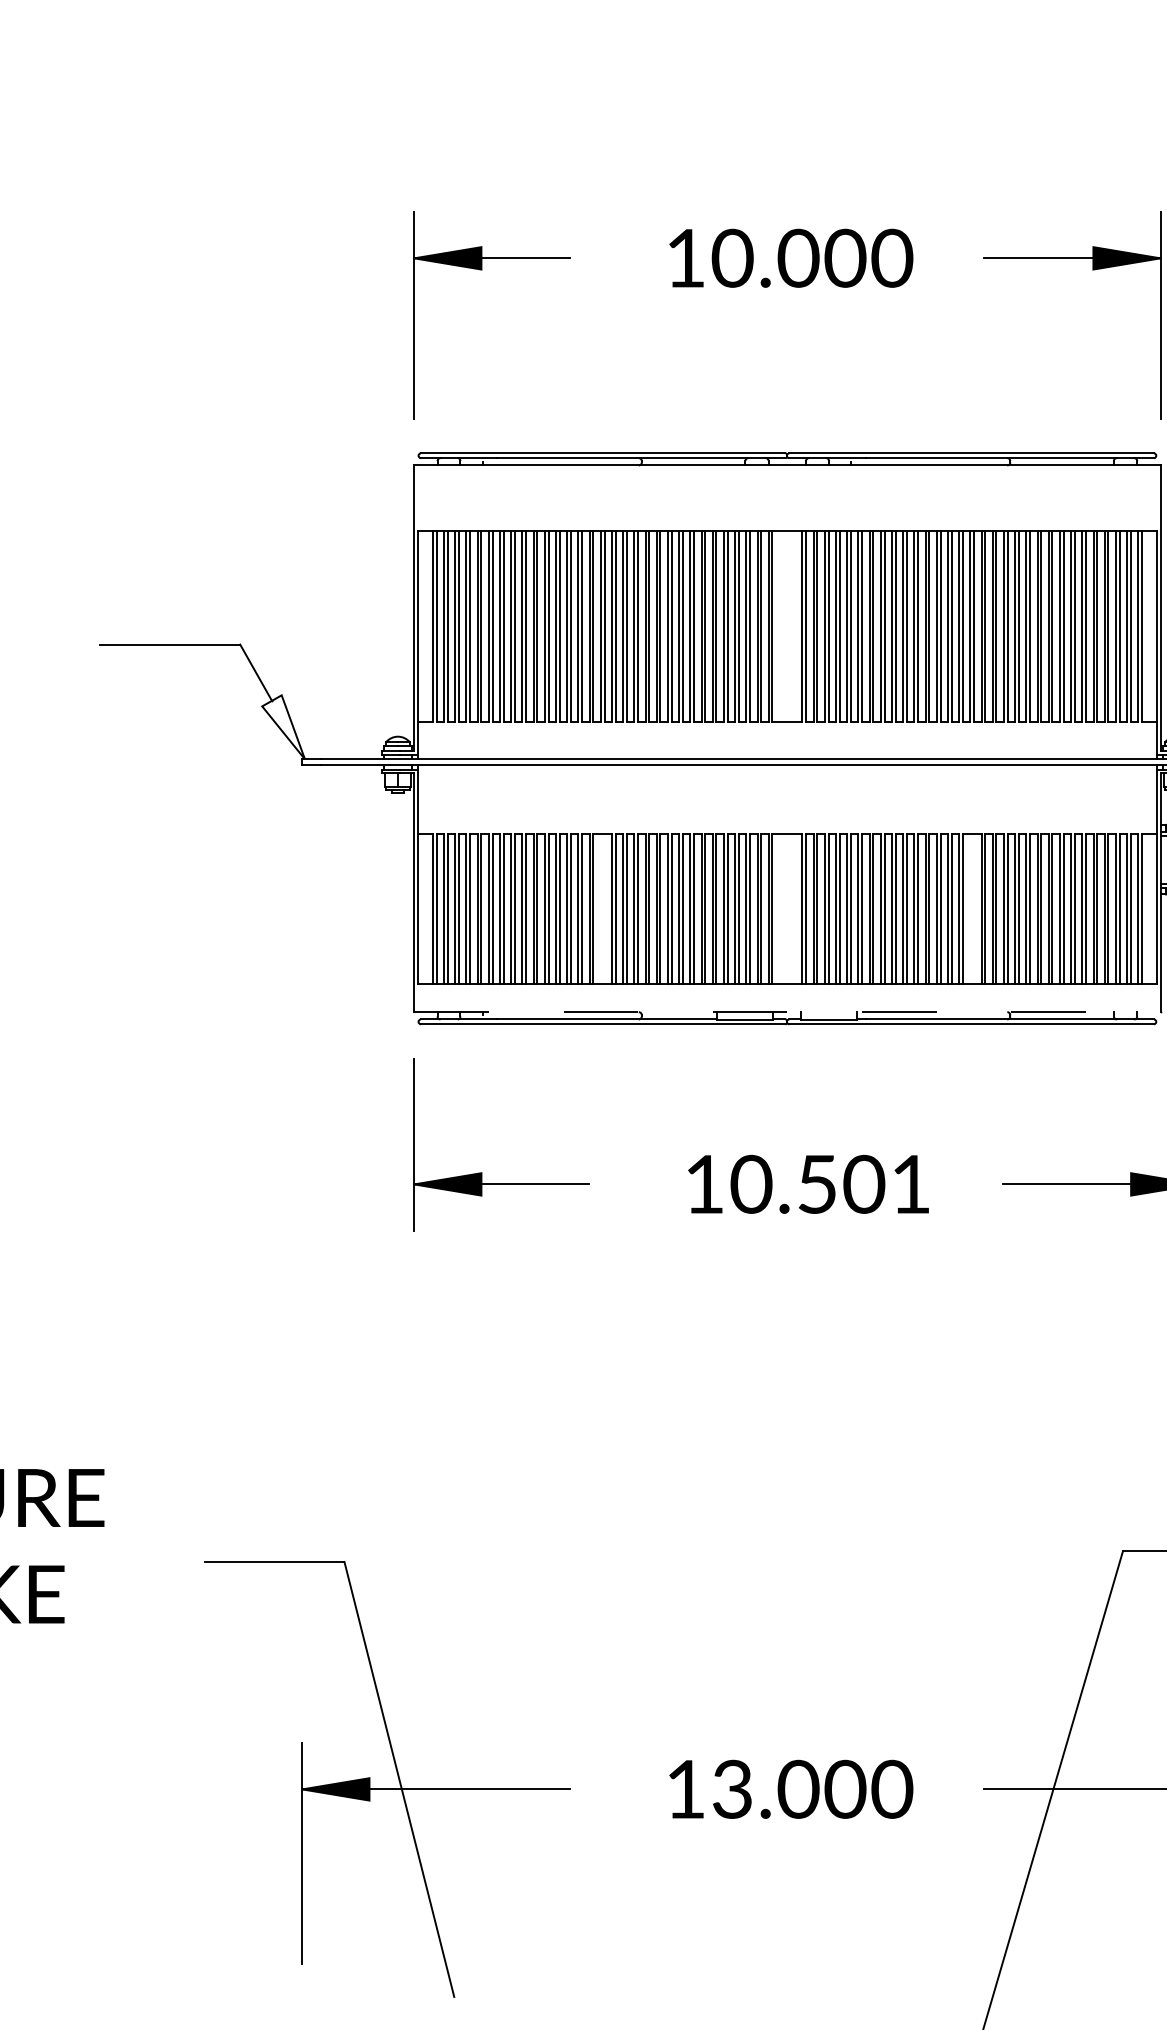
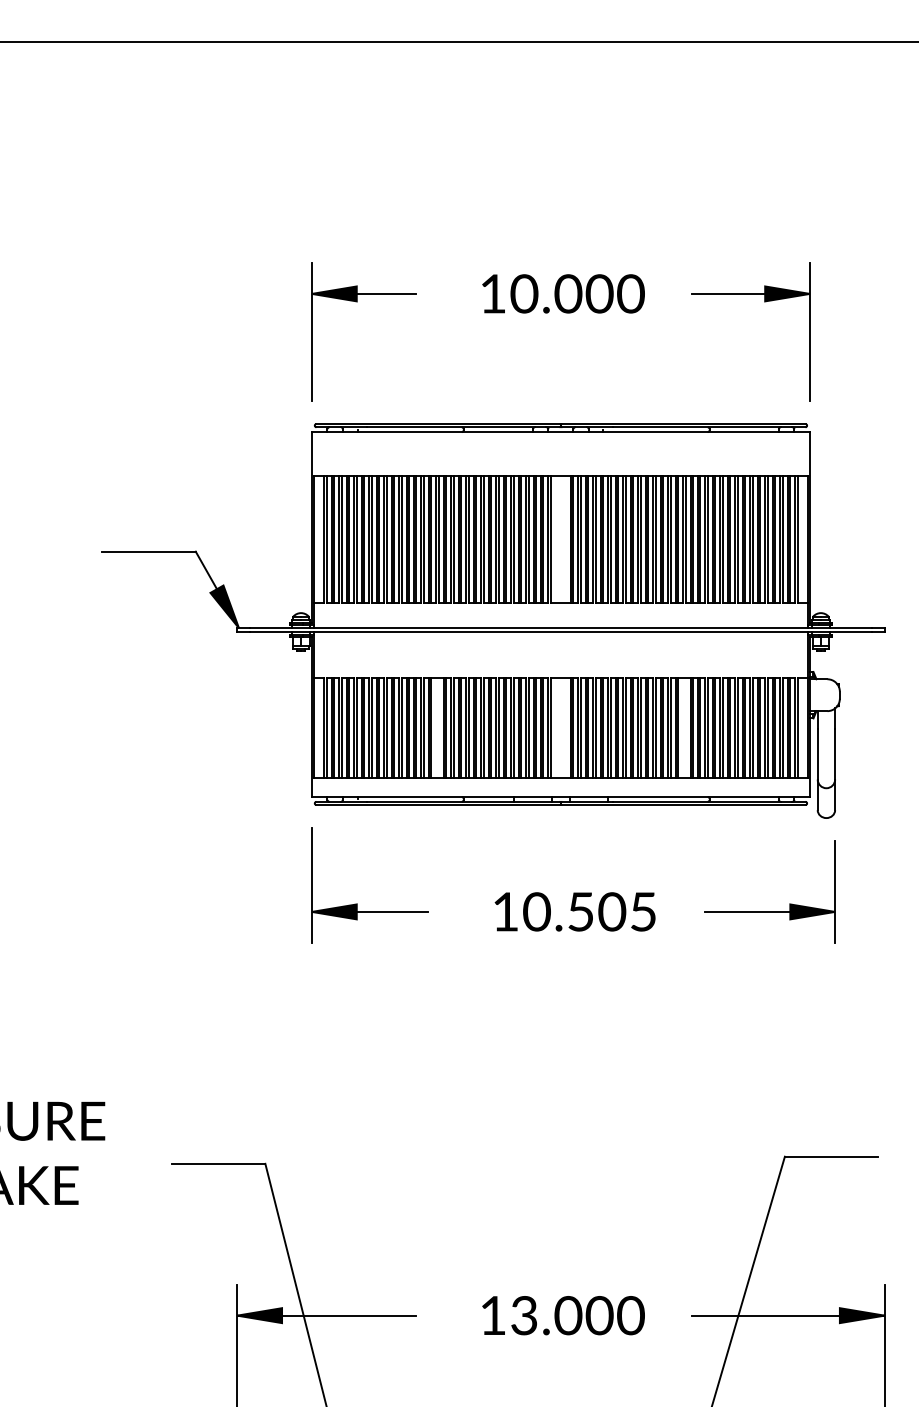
fill: (283, 726) -> (224, 606), added
line: (788, 1011) -> (561, 796), dashed -> solid
text: (911, 1183) -> (643, 911), 10.501 -> 10.505

